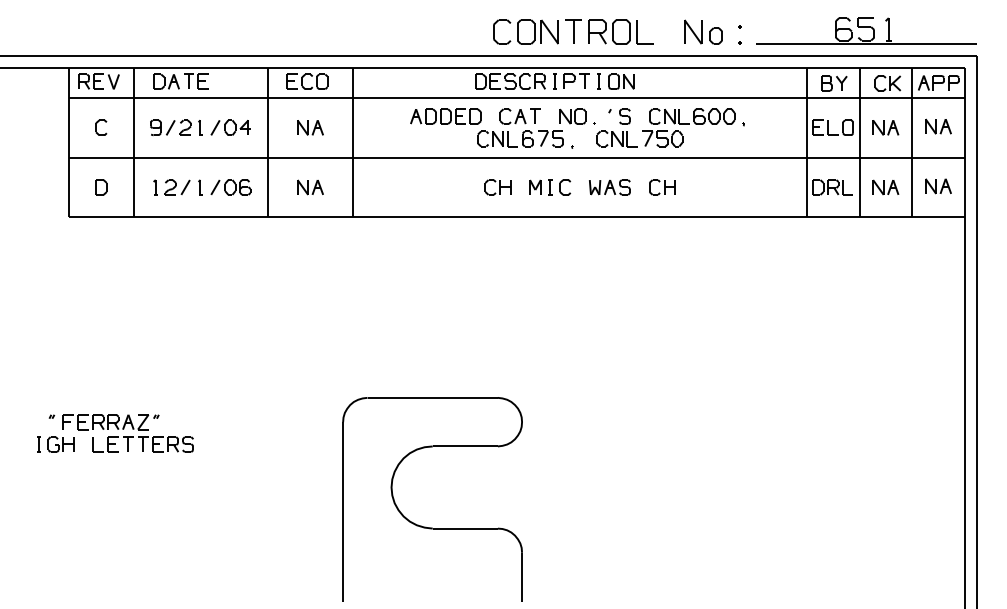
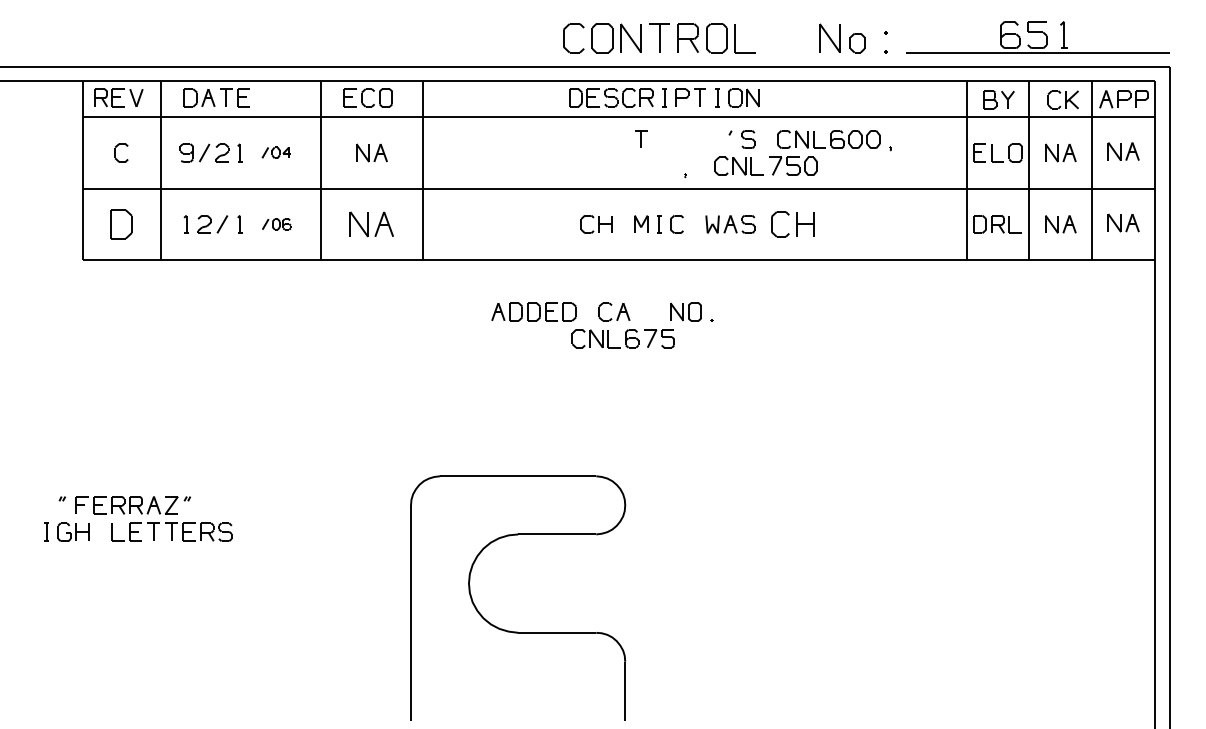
part: (573, 31) -> (659, 37), moved
part: (230, 127) -> (276, 152), size x0.6
part: (502, 127) -> (601, 324), moved
part: (101, 187) -> (121, 224), size x1.6
part: (230, 187) -> (276, 224), size x0.6
part: (310, 187) -> (371, 224), size x1.4
part: (662, 187) -> (793, 224), size x1.4

